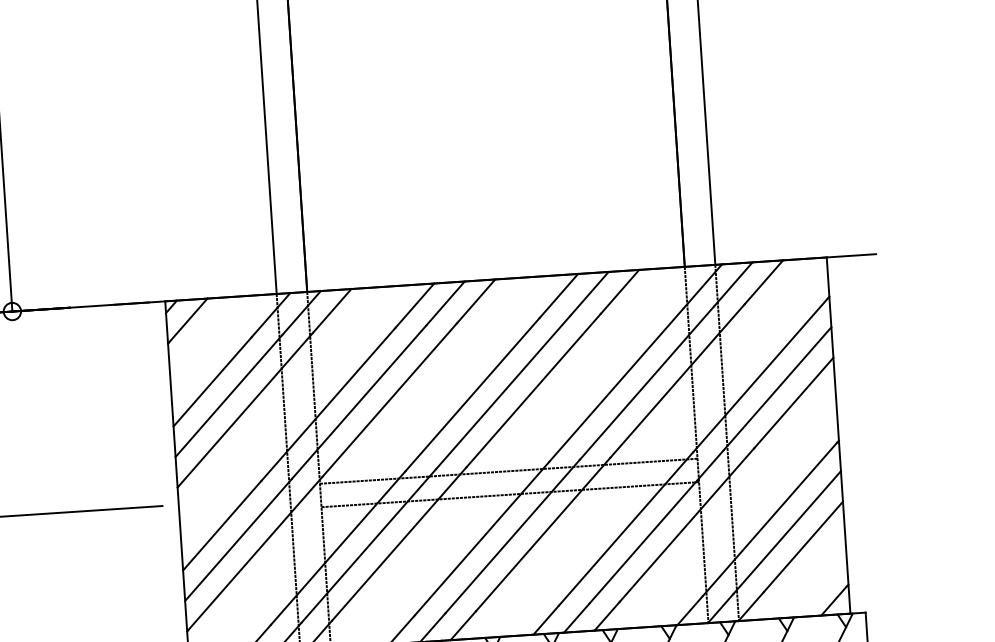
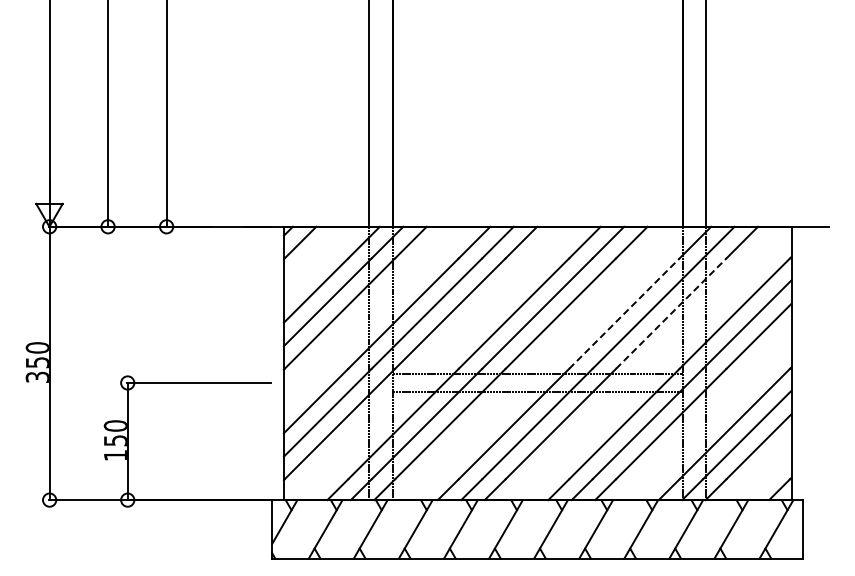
line: (677, 380) -> (671, 313), solid -> dashed
line: (616, 384) -> (624, 313), solid -> dashed

